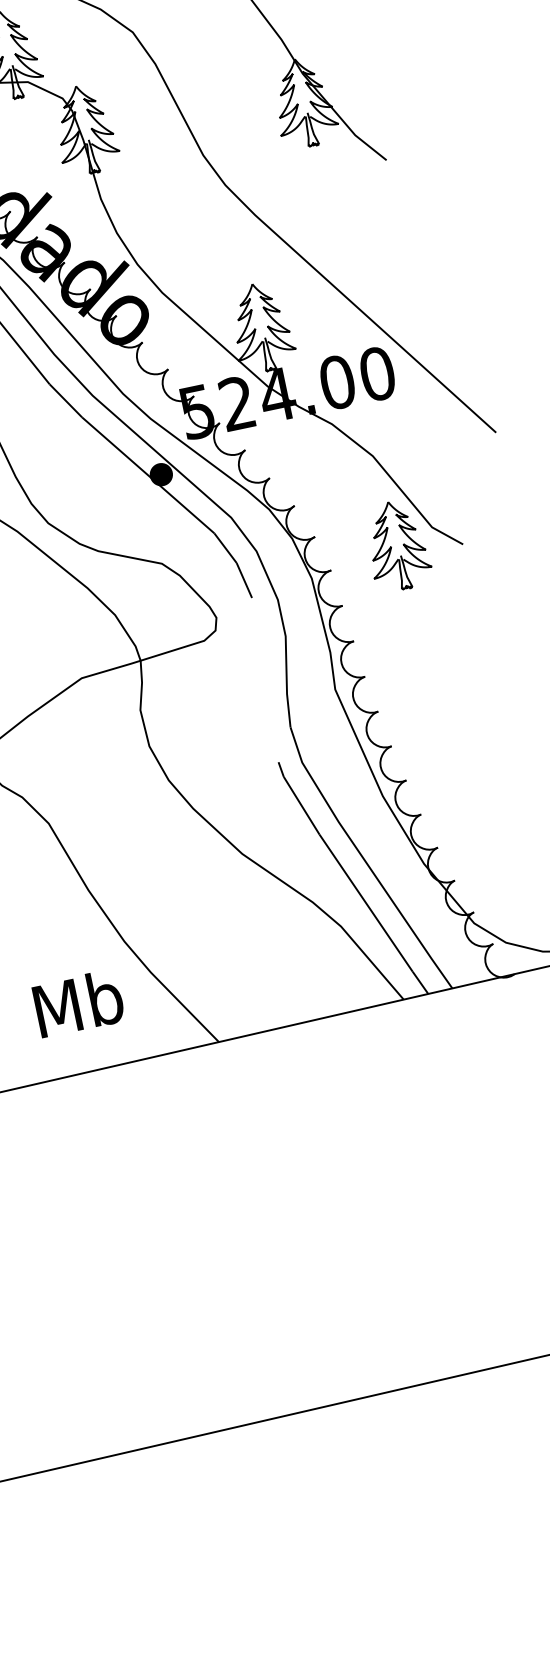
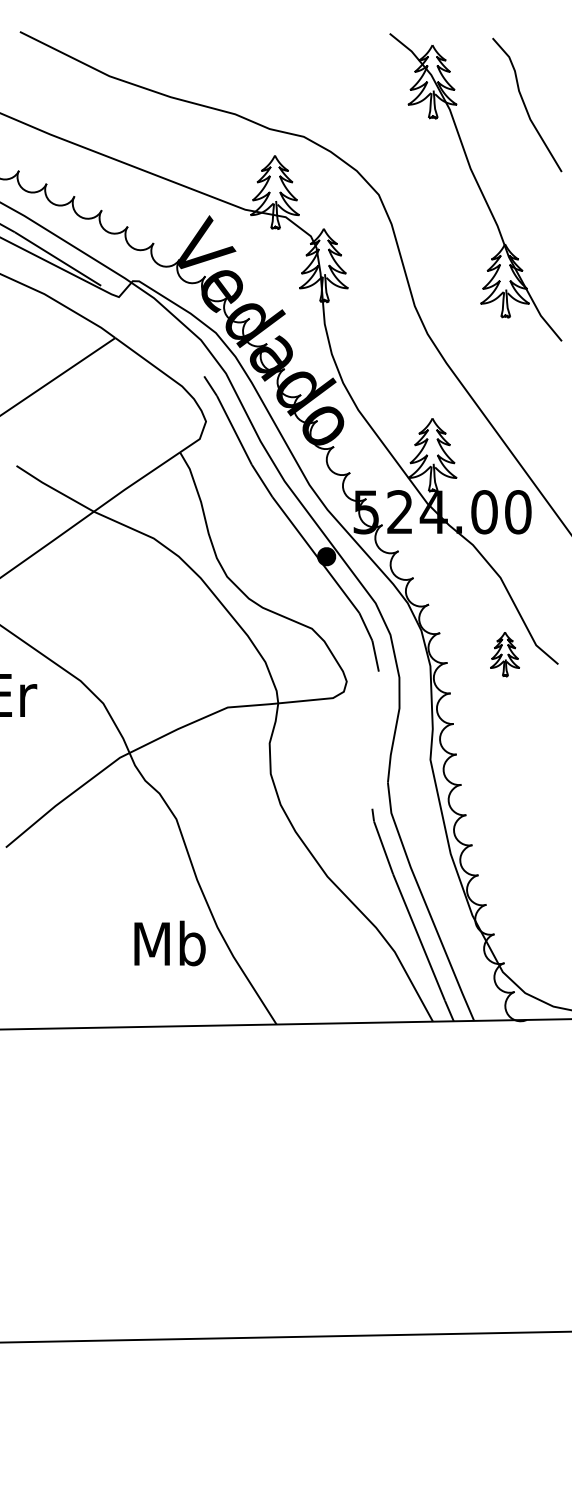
part: (396, 546) -> (504, 654), size x0.6
text: (78, 1003) -> (169, 943), moved

